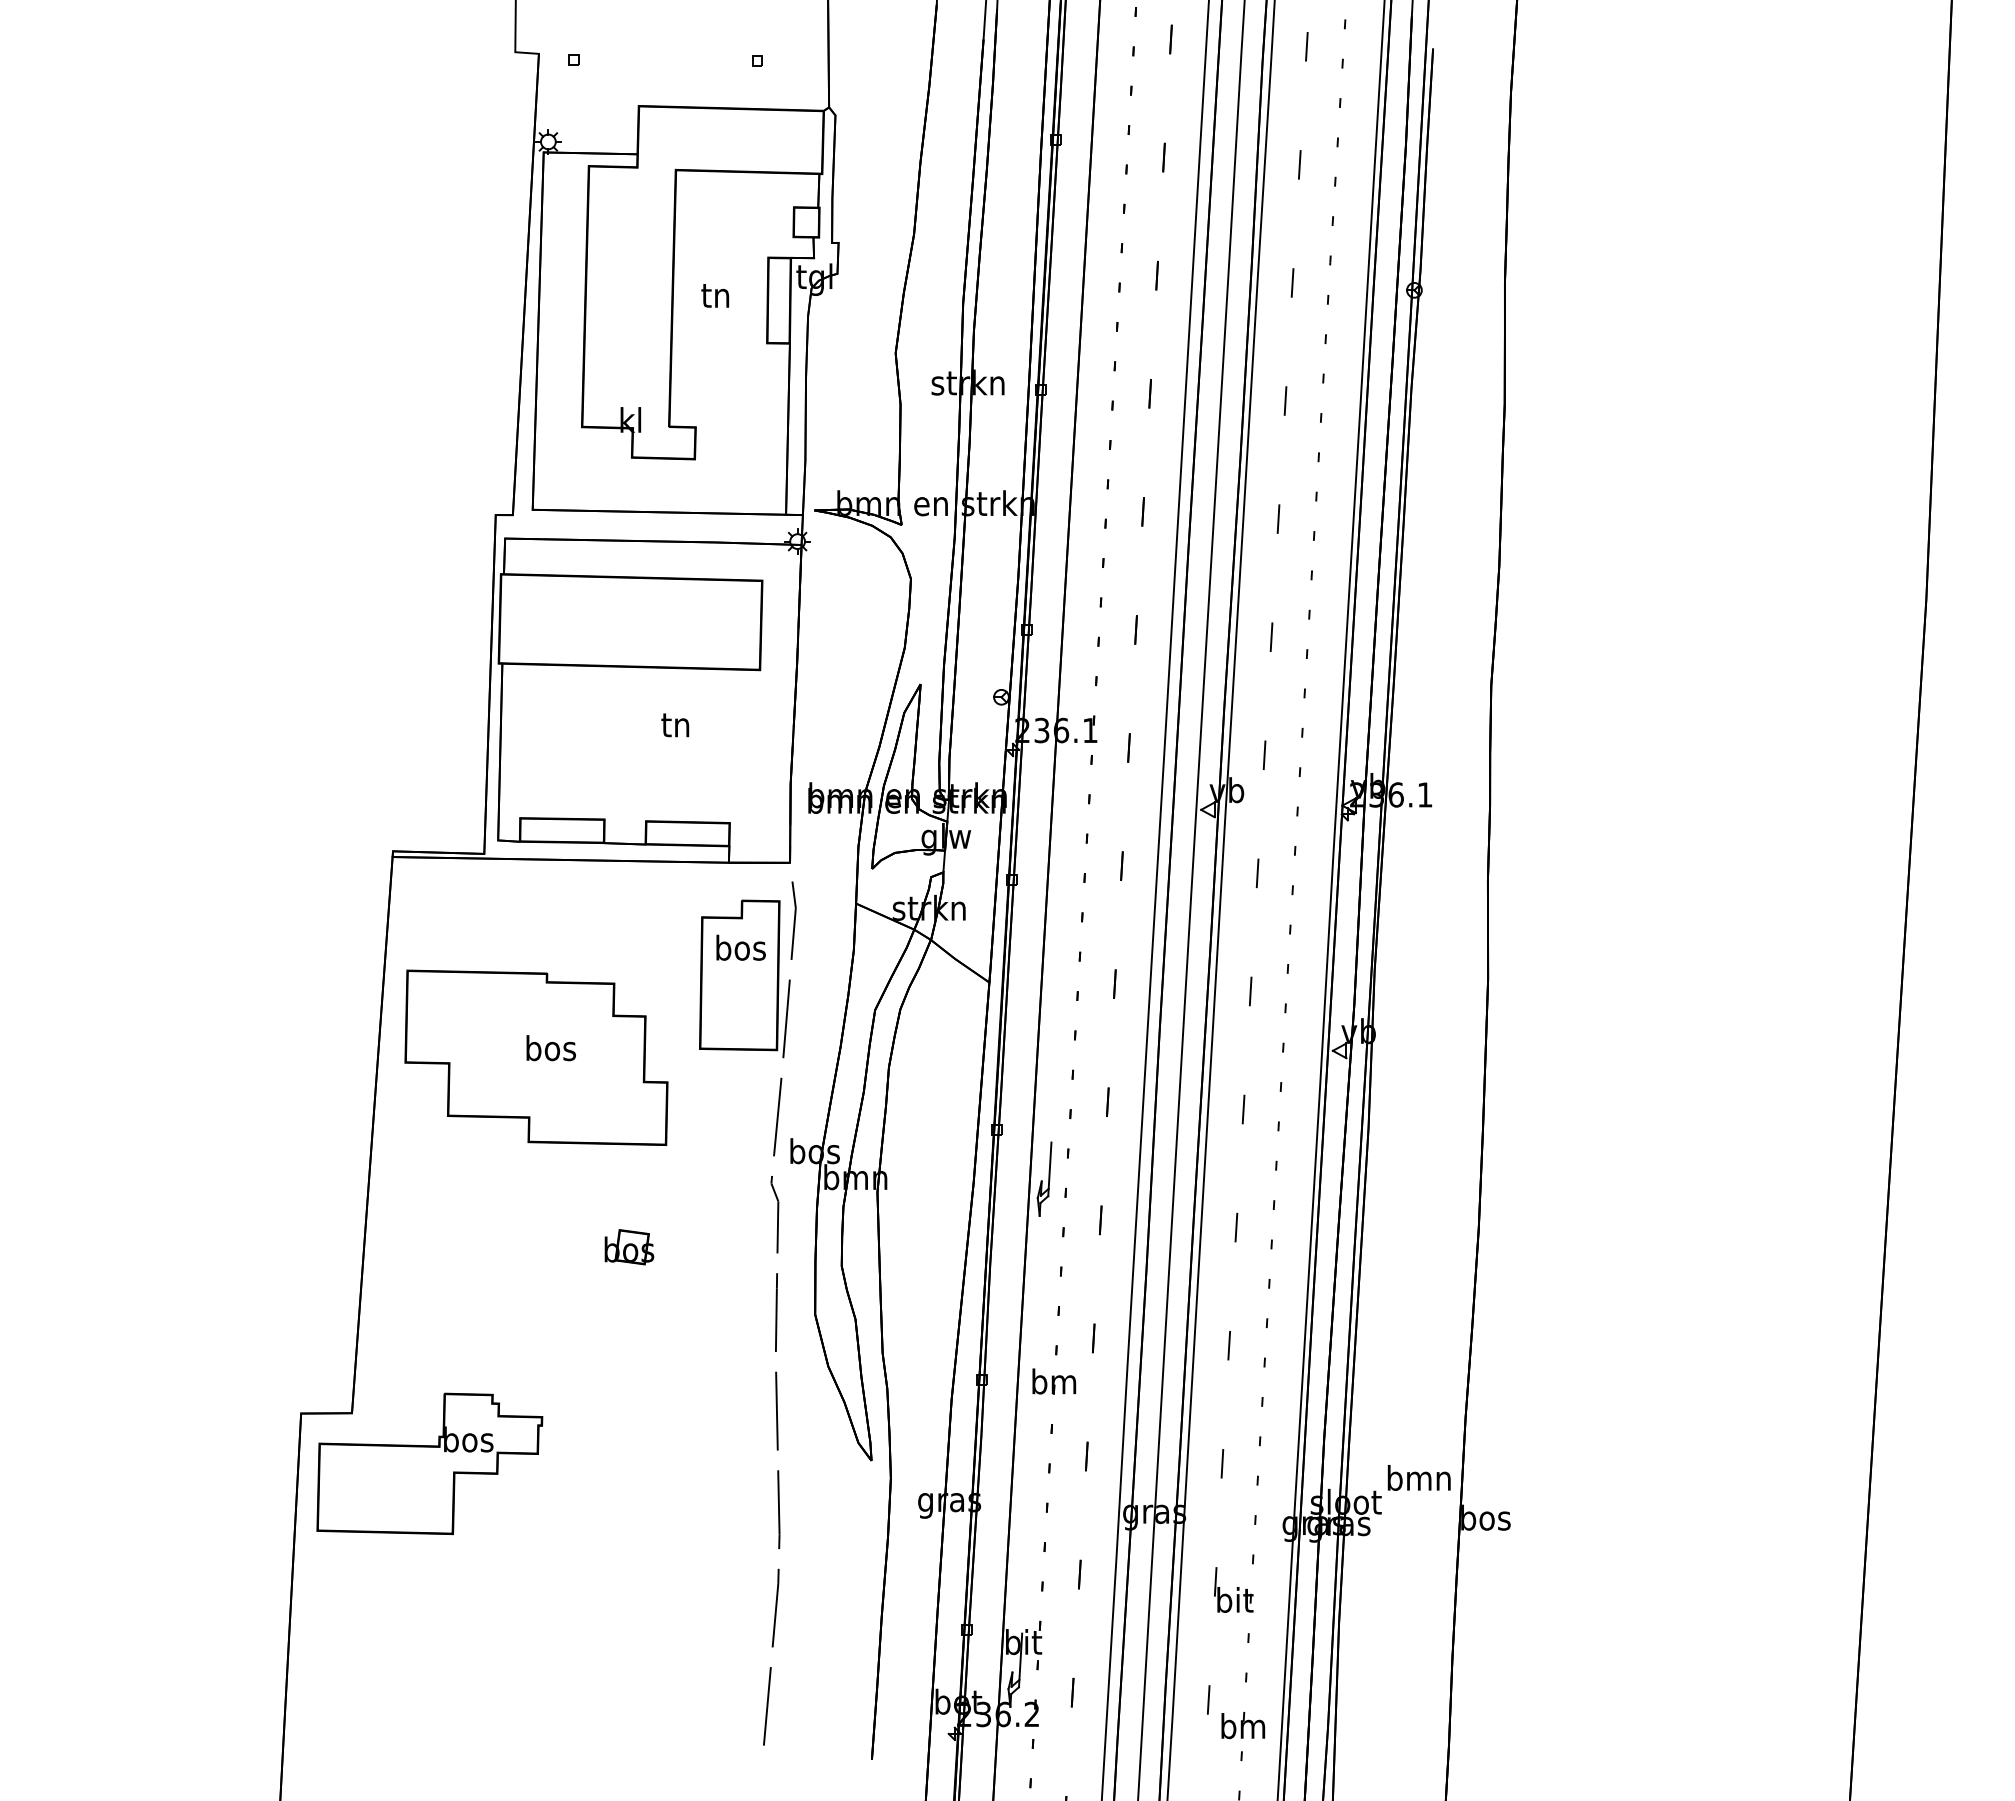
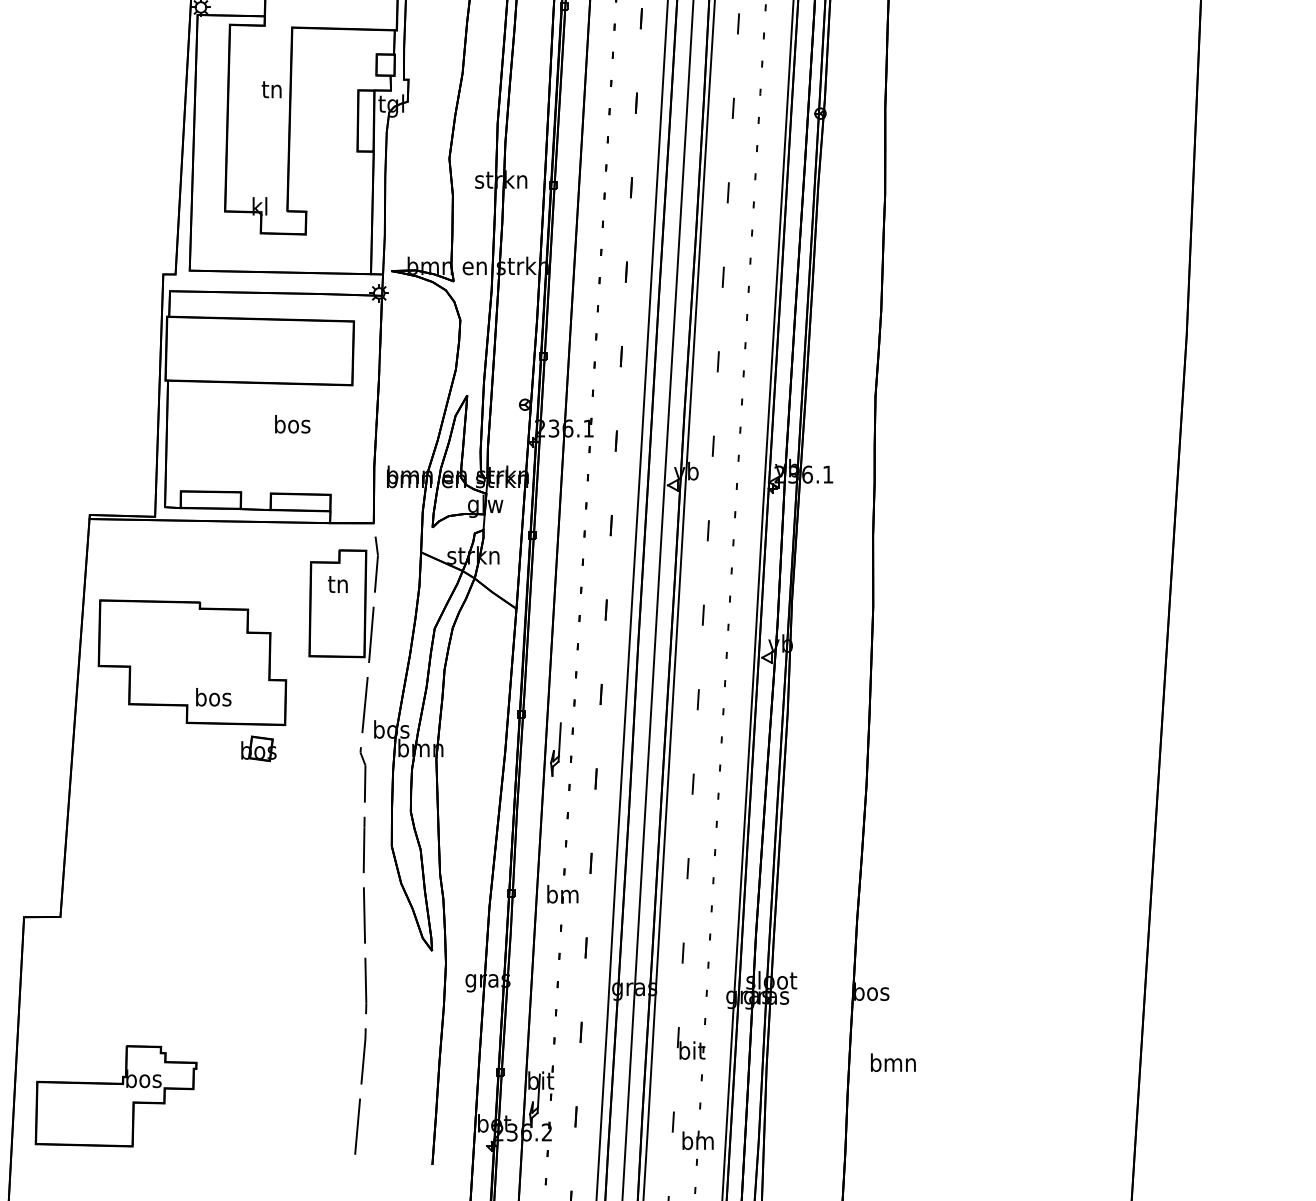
text: (715, 295) -> (271, 89), moved
text: (676, 724) -> (292, 424), tn -> bos
text: (740, 947) -> (338, 583), bos -> tn
text: (550, 1048) -> (213, 697), moved
part: (629, 1247) -> (258, 749), moved
part: (429, 1463) -> (115, 1096), moved
text: (1418, 1477) -> (892, 1062), moved

